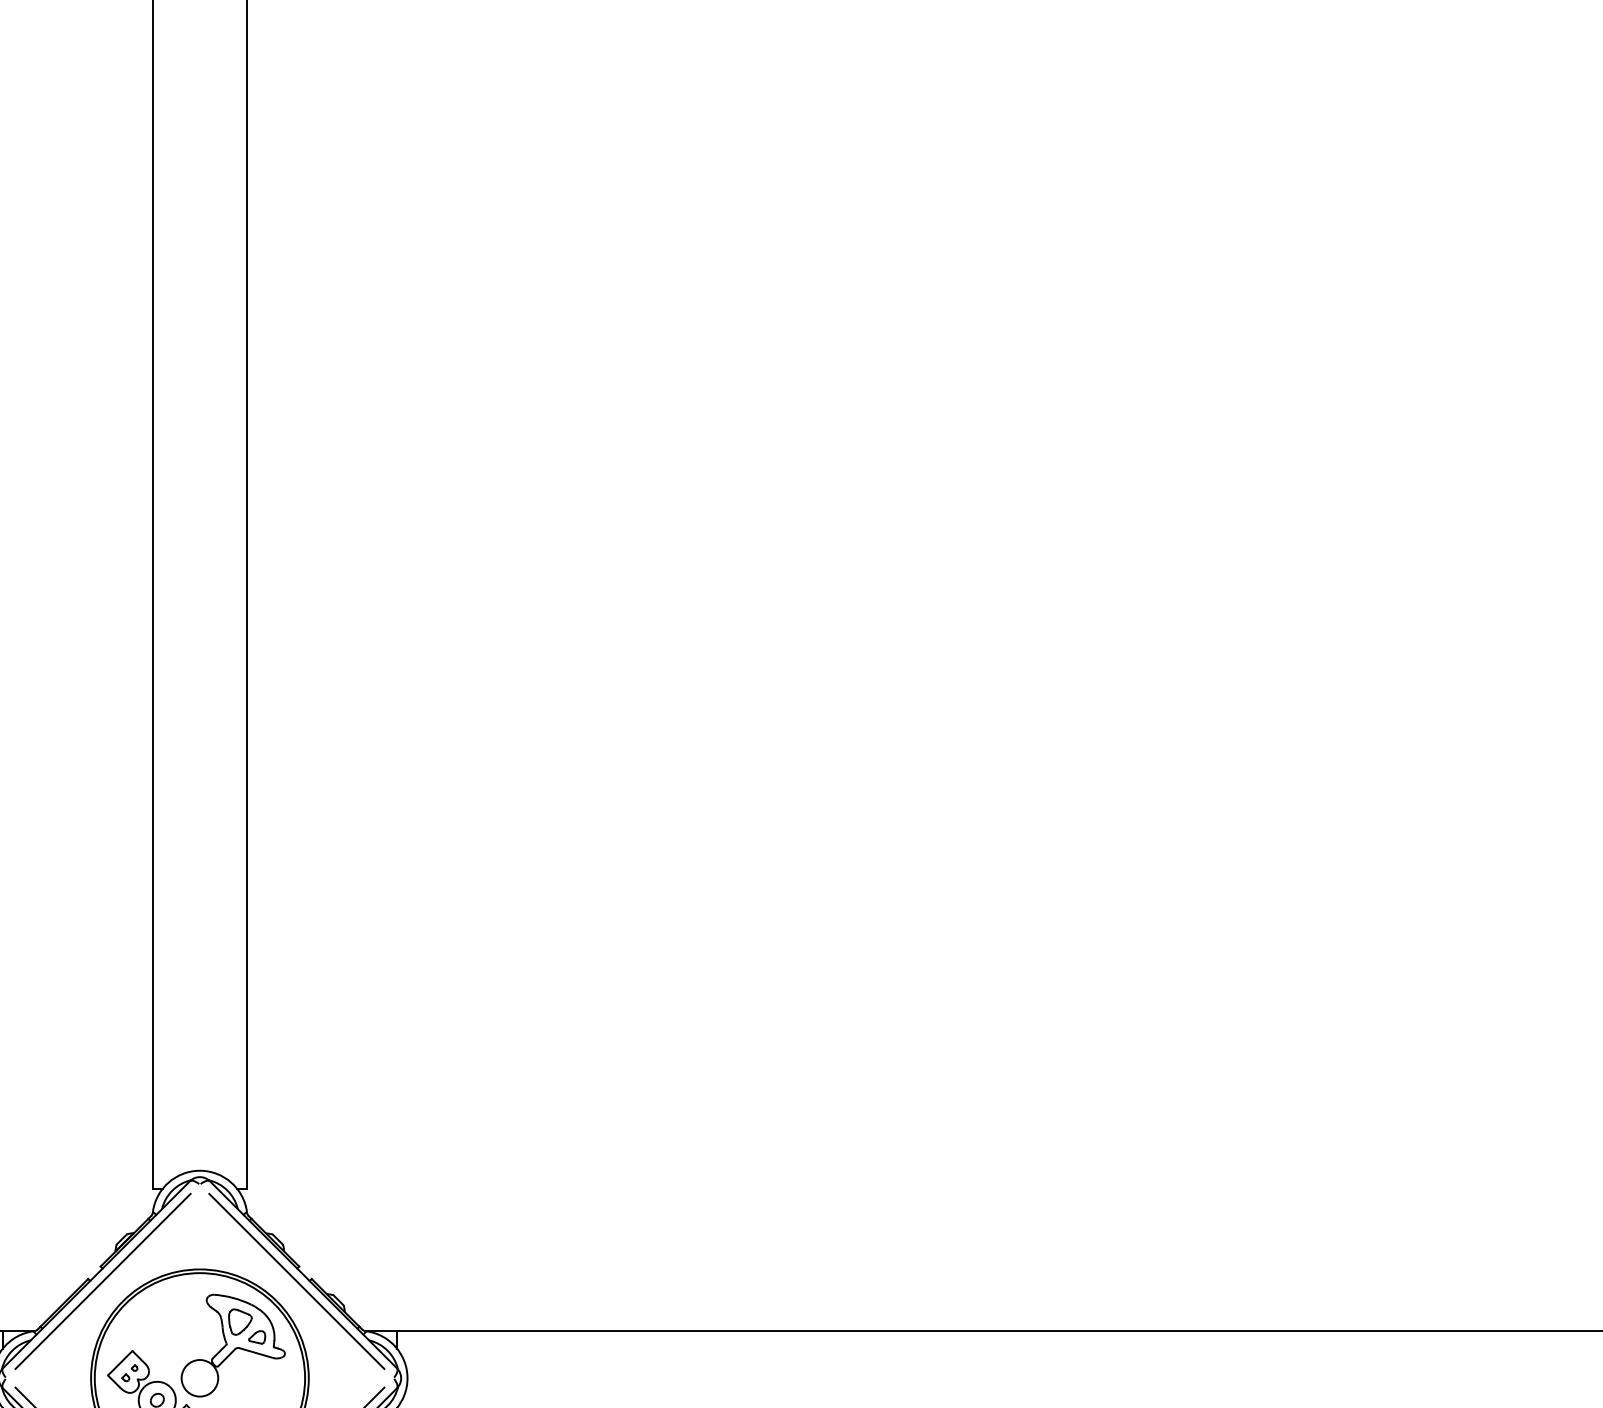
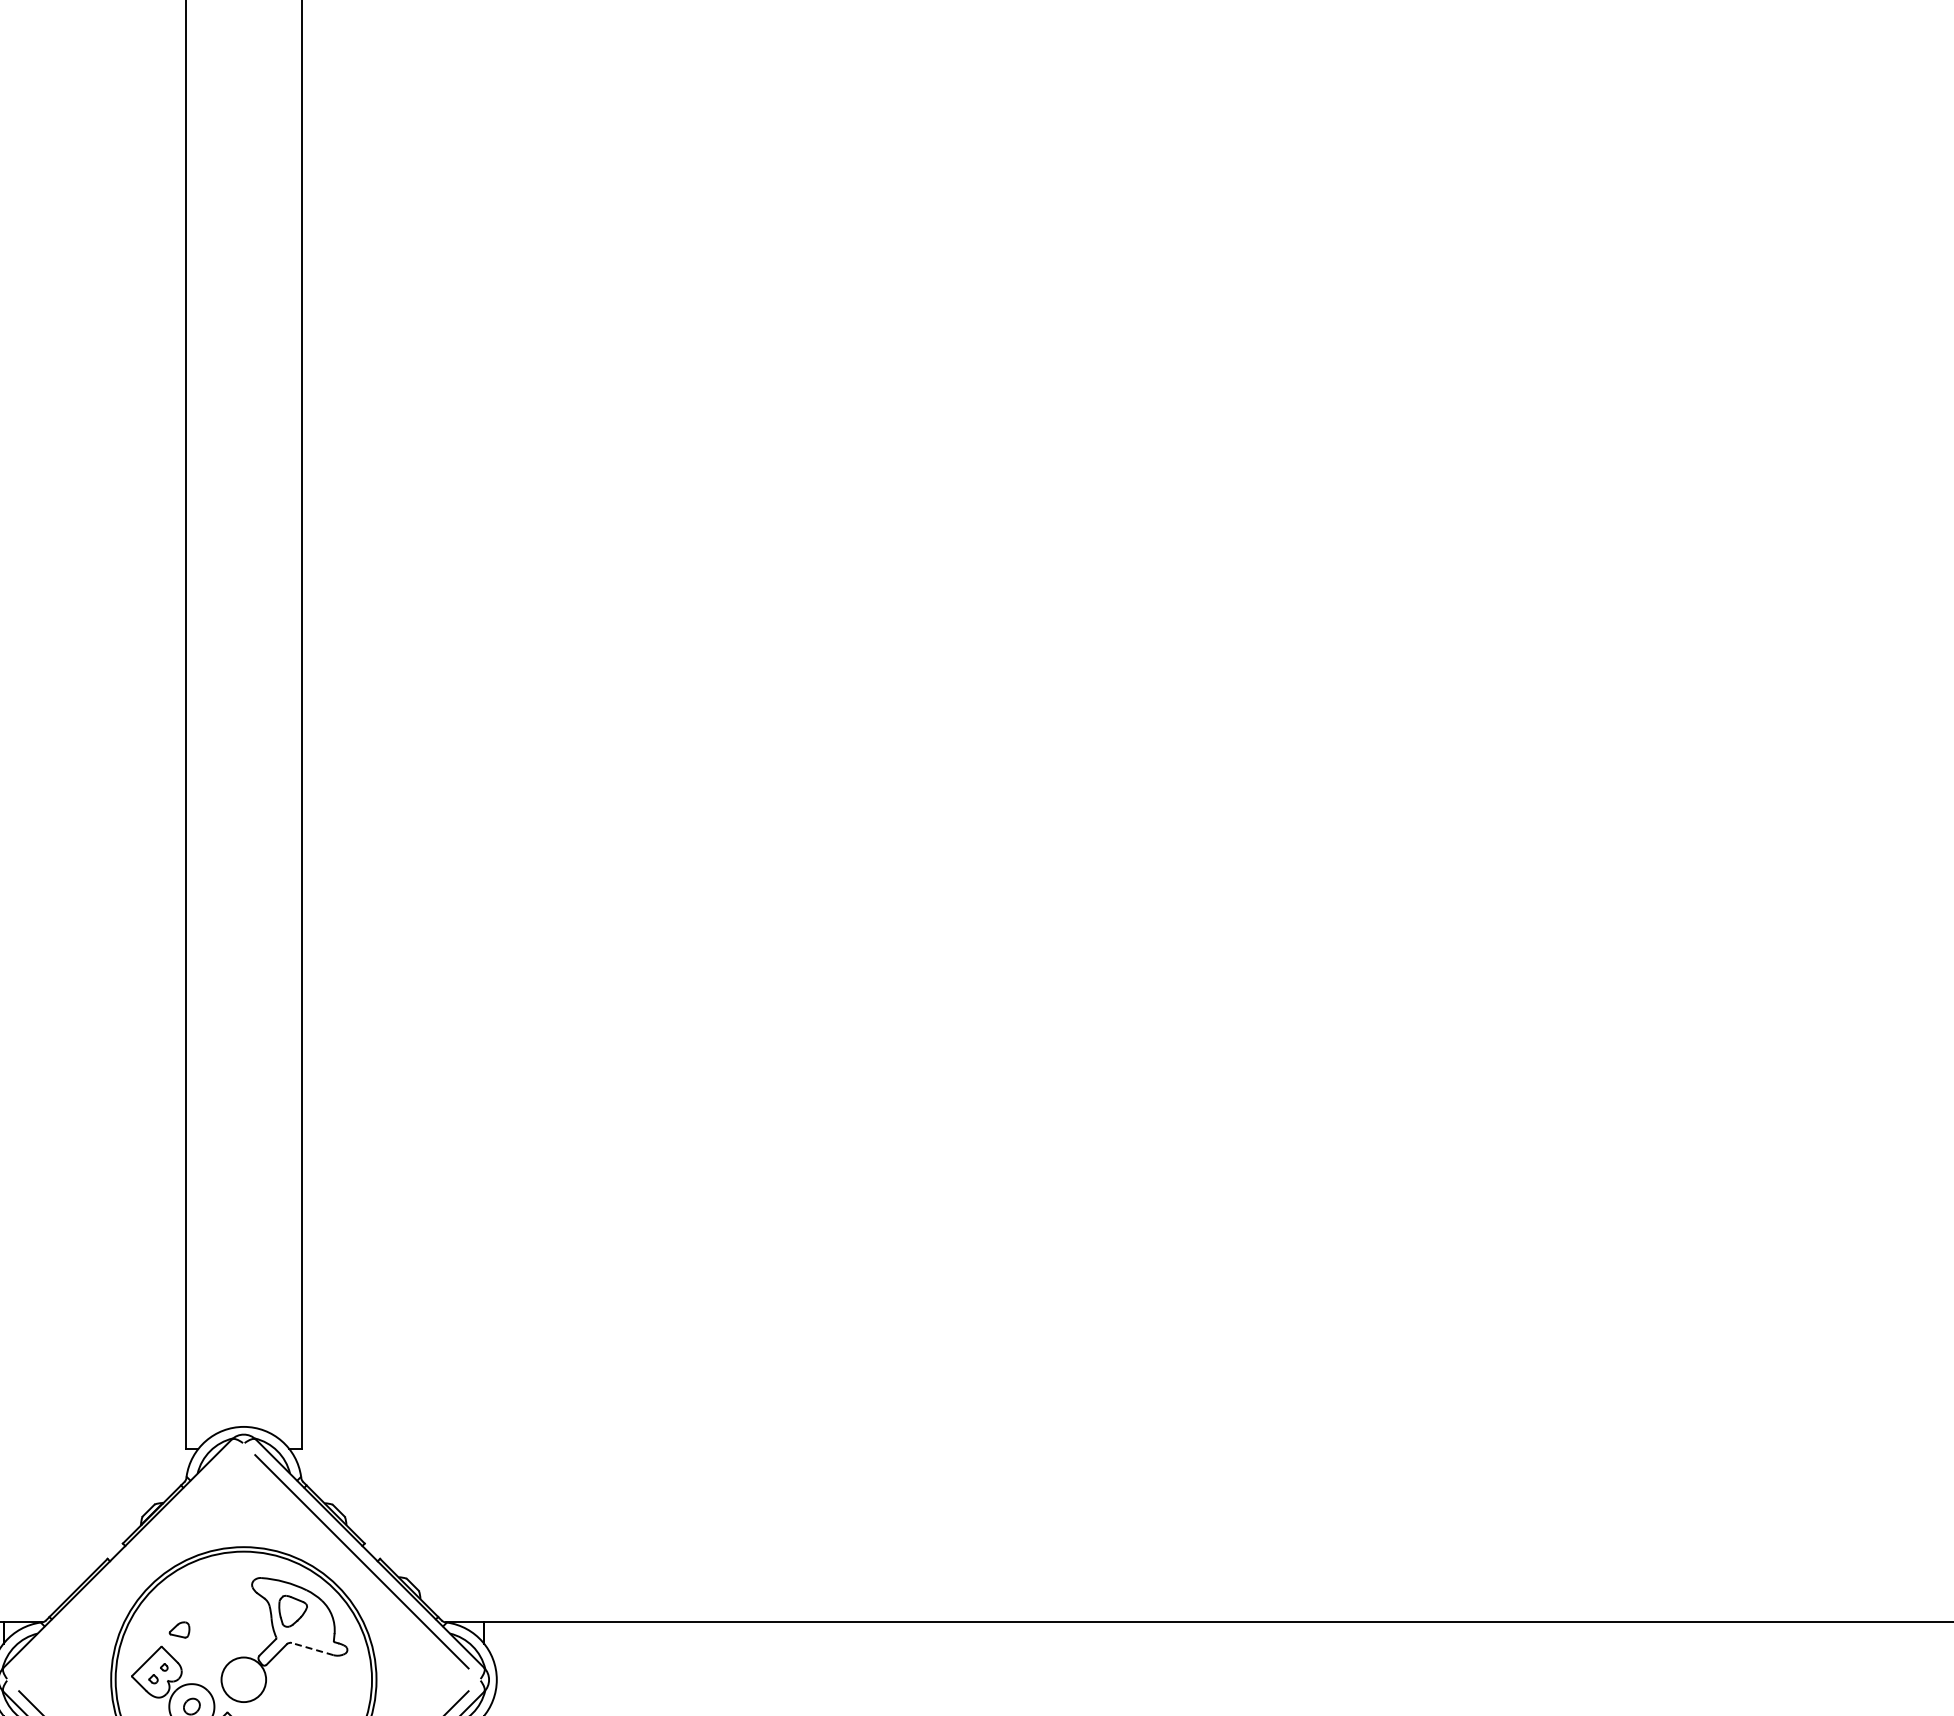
line: (102, 1281) -> (125, 1561), removed
part: (257, 1337) -> (179, 1629), moved
line: (256, 1353) -> (312, 1649), solid -> dashed

